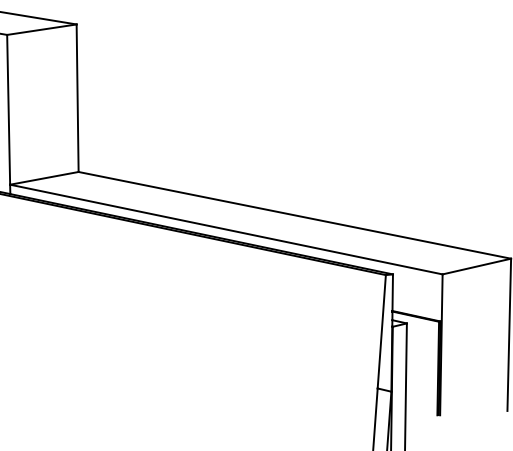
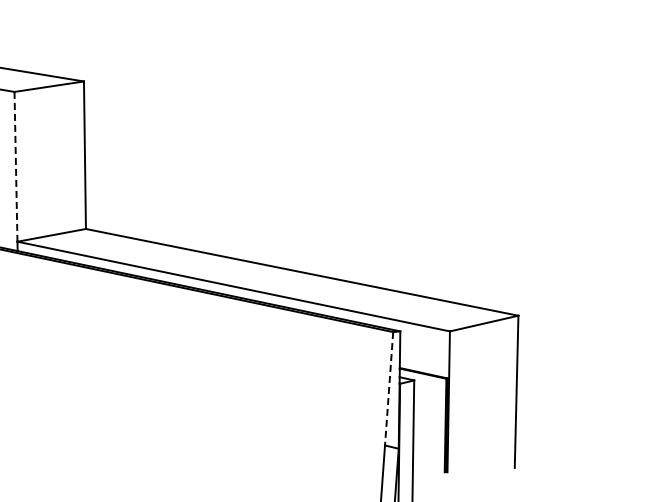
line: (9, 109) -> (16, 166), solid -> dashed
line: (382, 331) -> (389, 388), solid -> dashed

